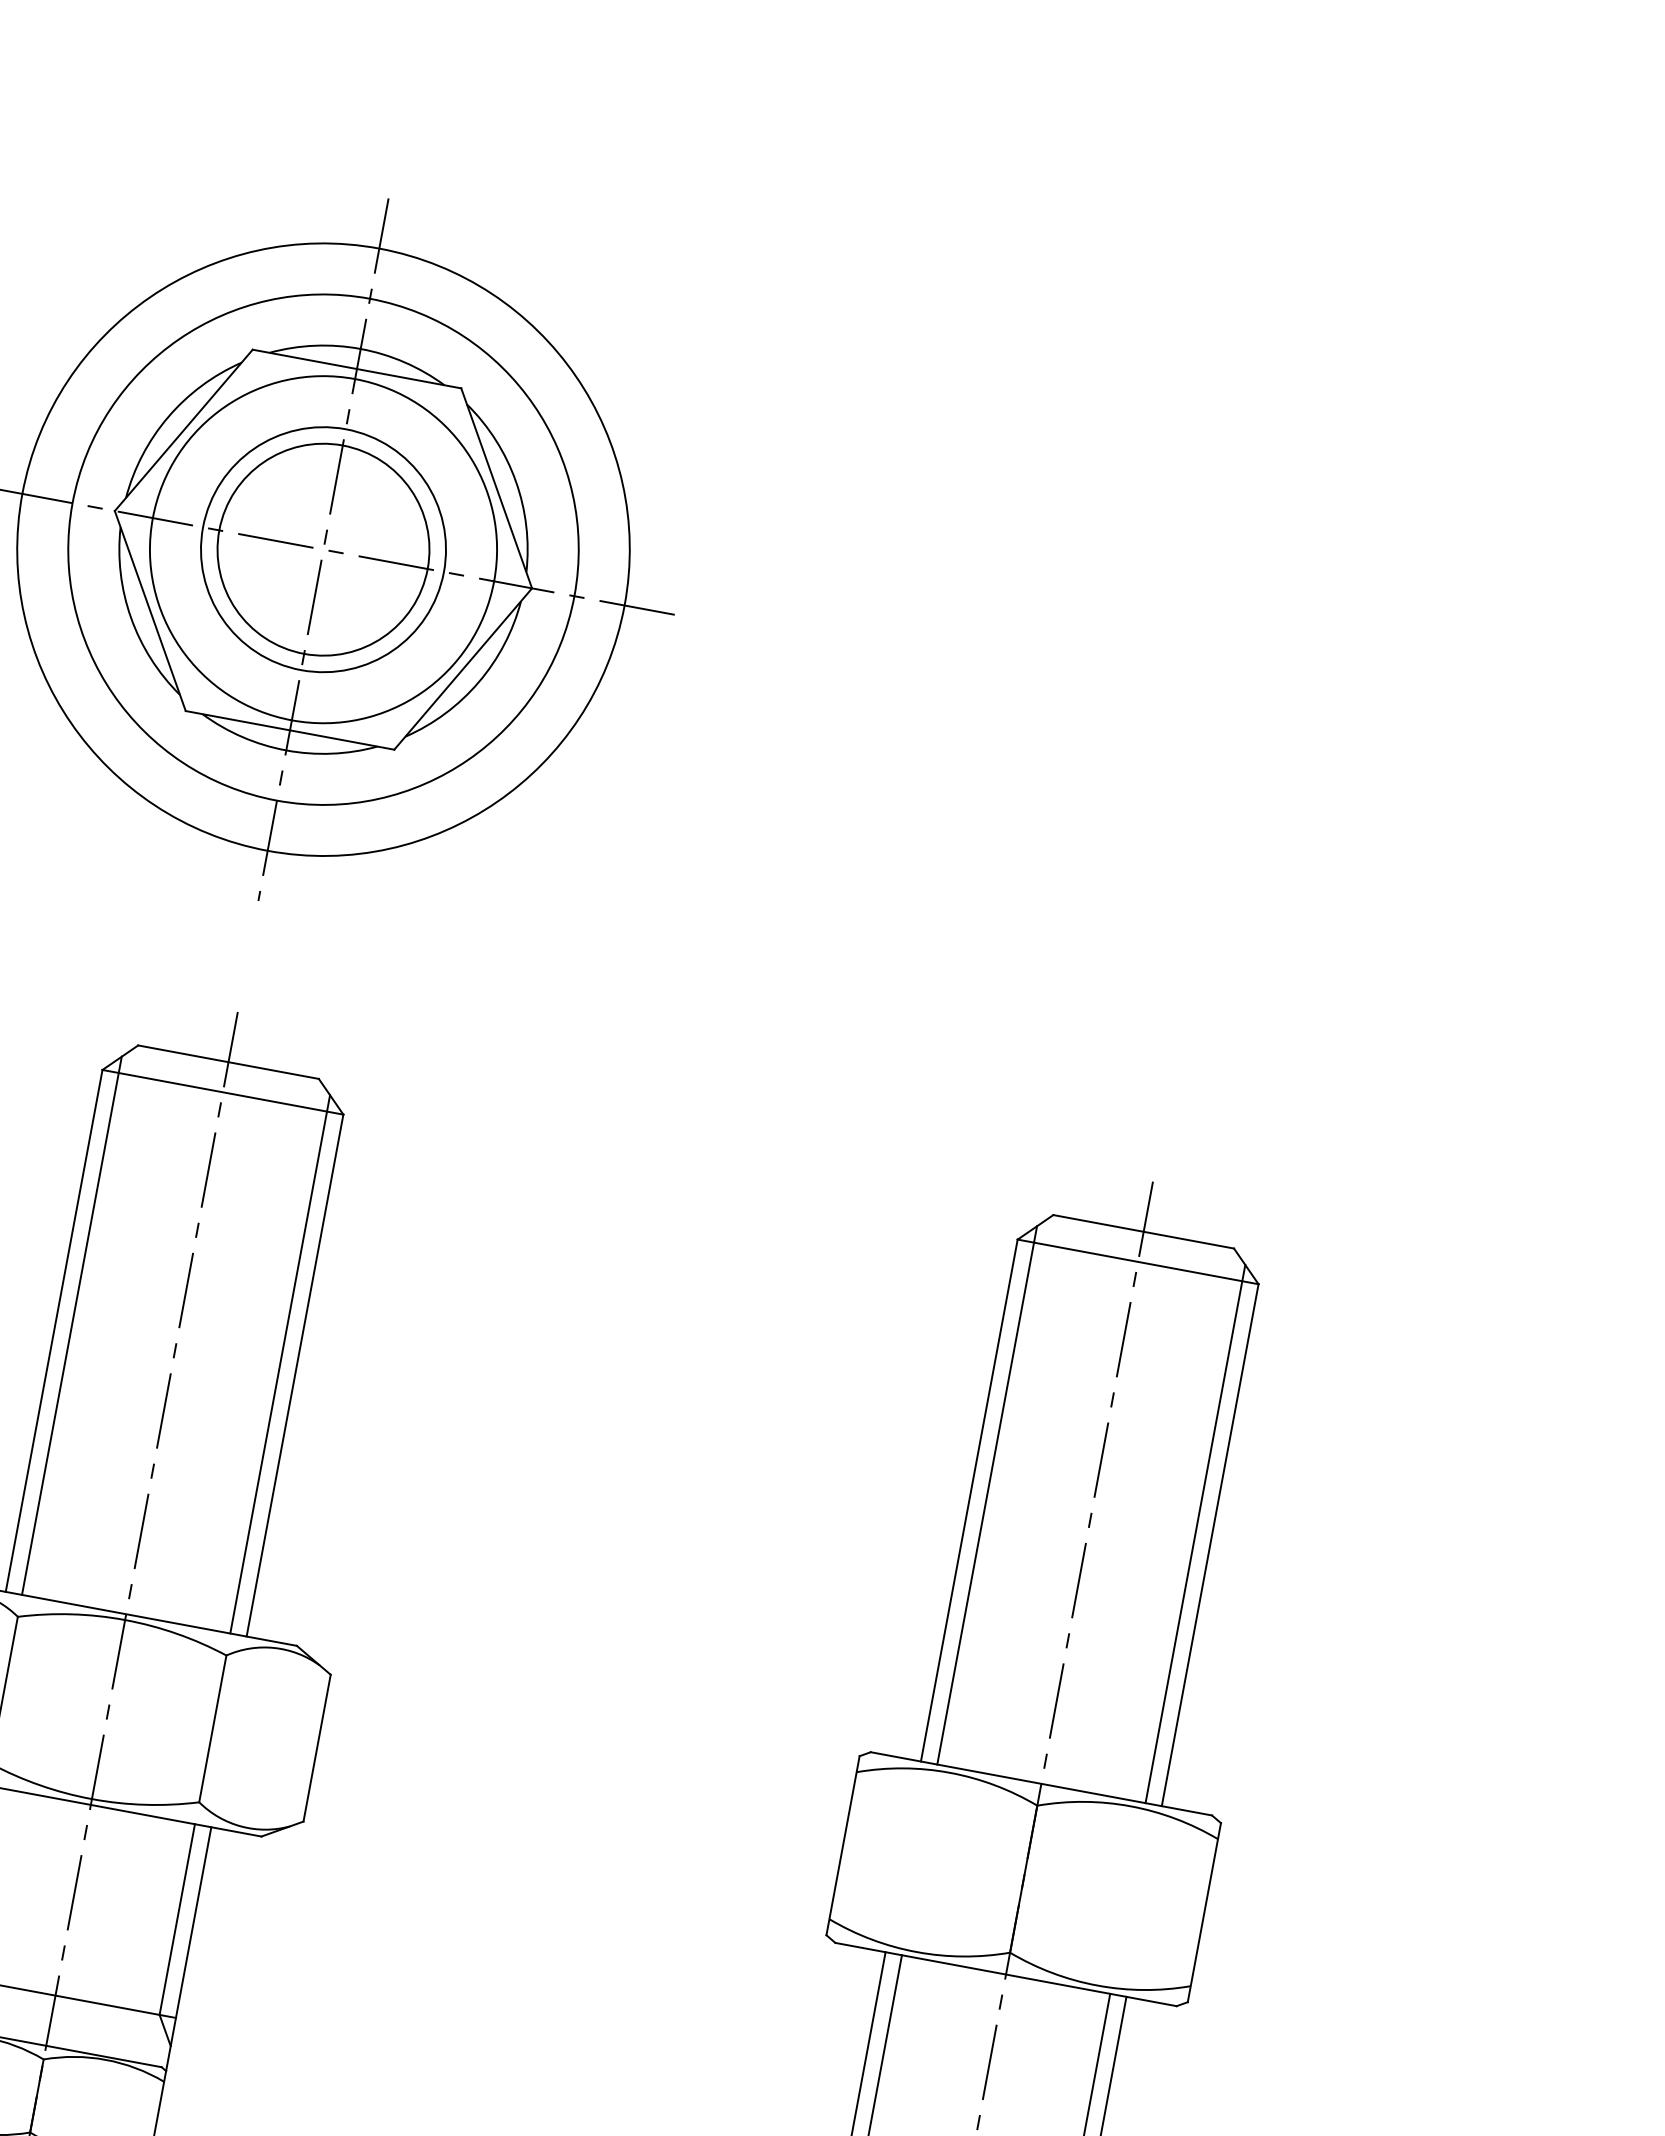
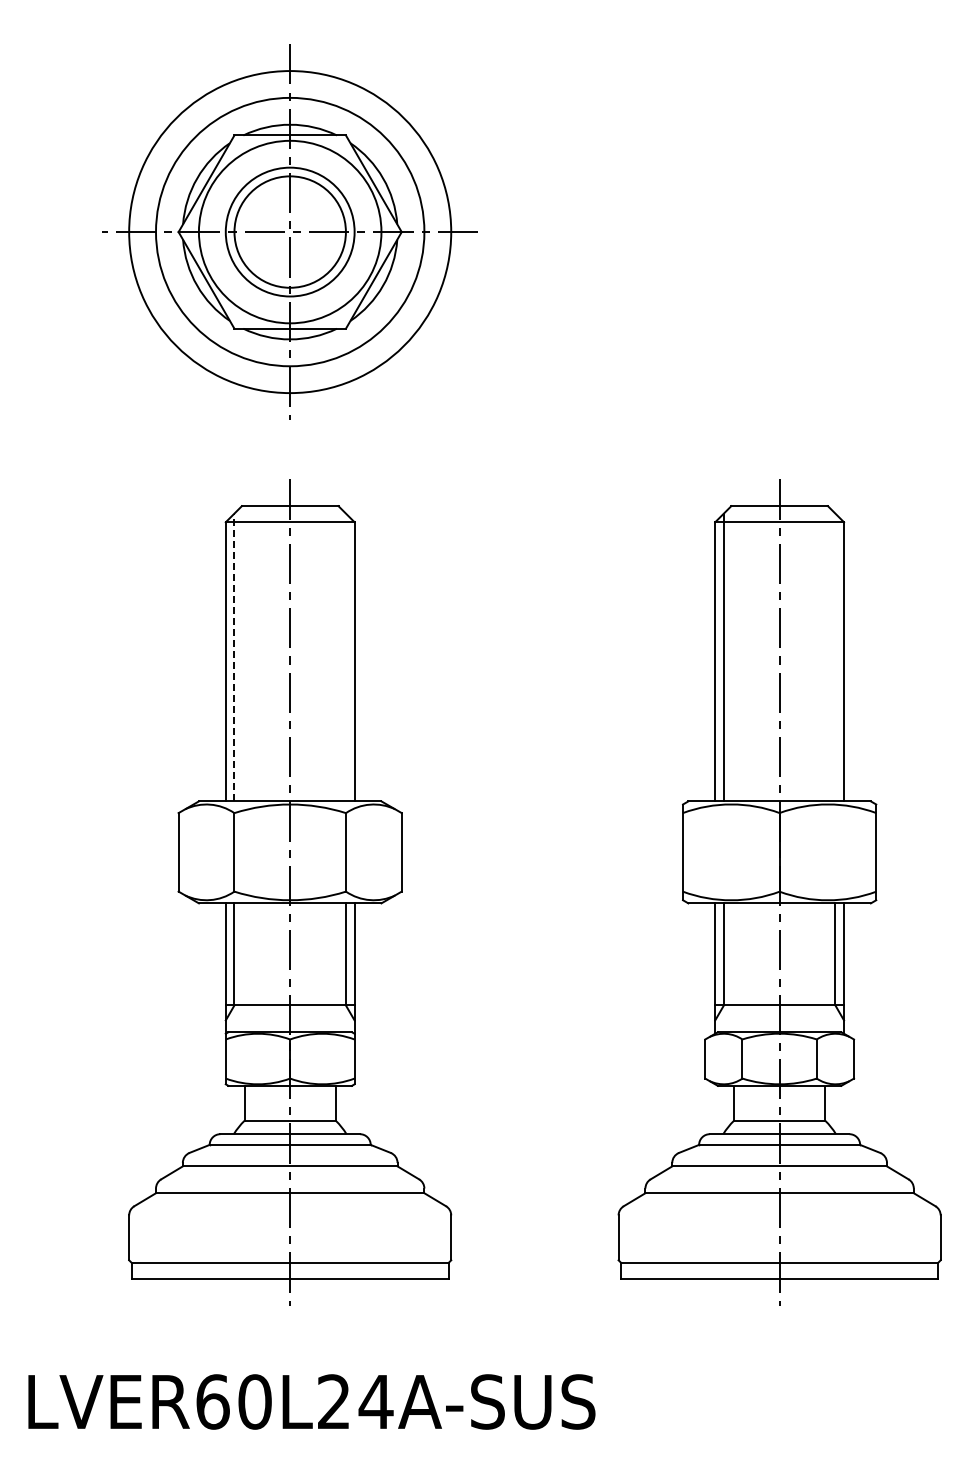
line: (71, 1325) -> (234, 657), solid -> dashed
line: (279, 1364) -> (345, 657), removed
line: (1195, 1534) -> (835, 657), removed

